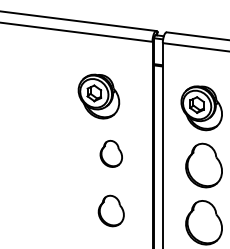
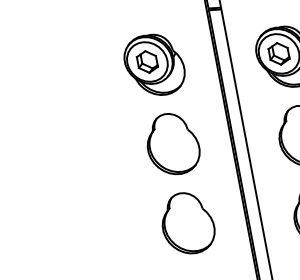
part: (98, 96) -> (153, 65), moved
part: (111, 153) -> (173, 143), size x1.67
part: (111, 210) -> (187, 222), size x1.43

